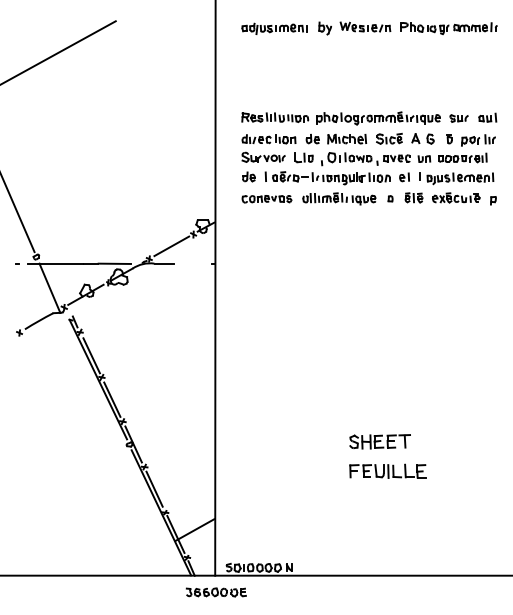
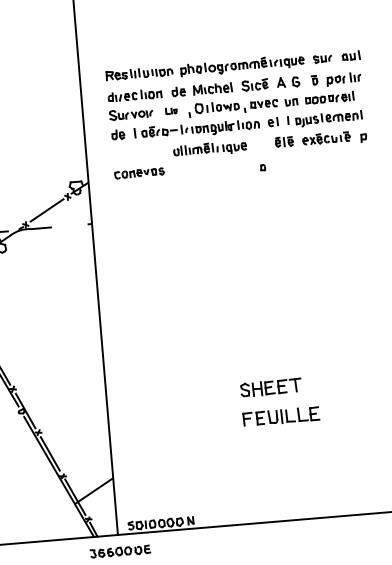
part: (303, 157) -> (170, 110), size x0.6
part: (390, 198) -> (262, 167), moved
part: (266, 199) -> (139, 173), moved

